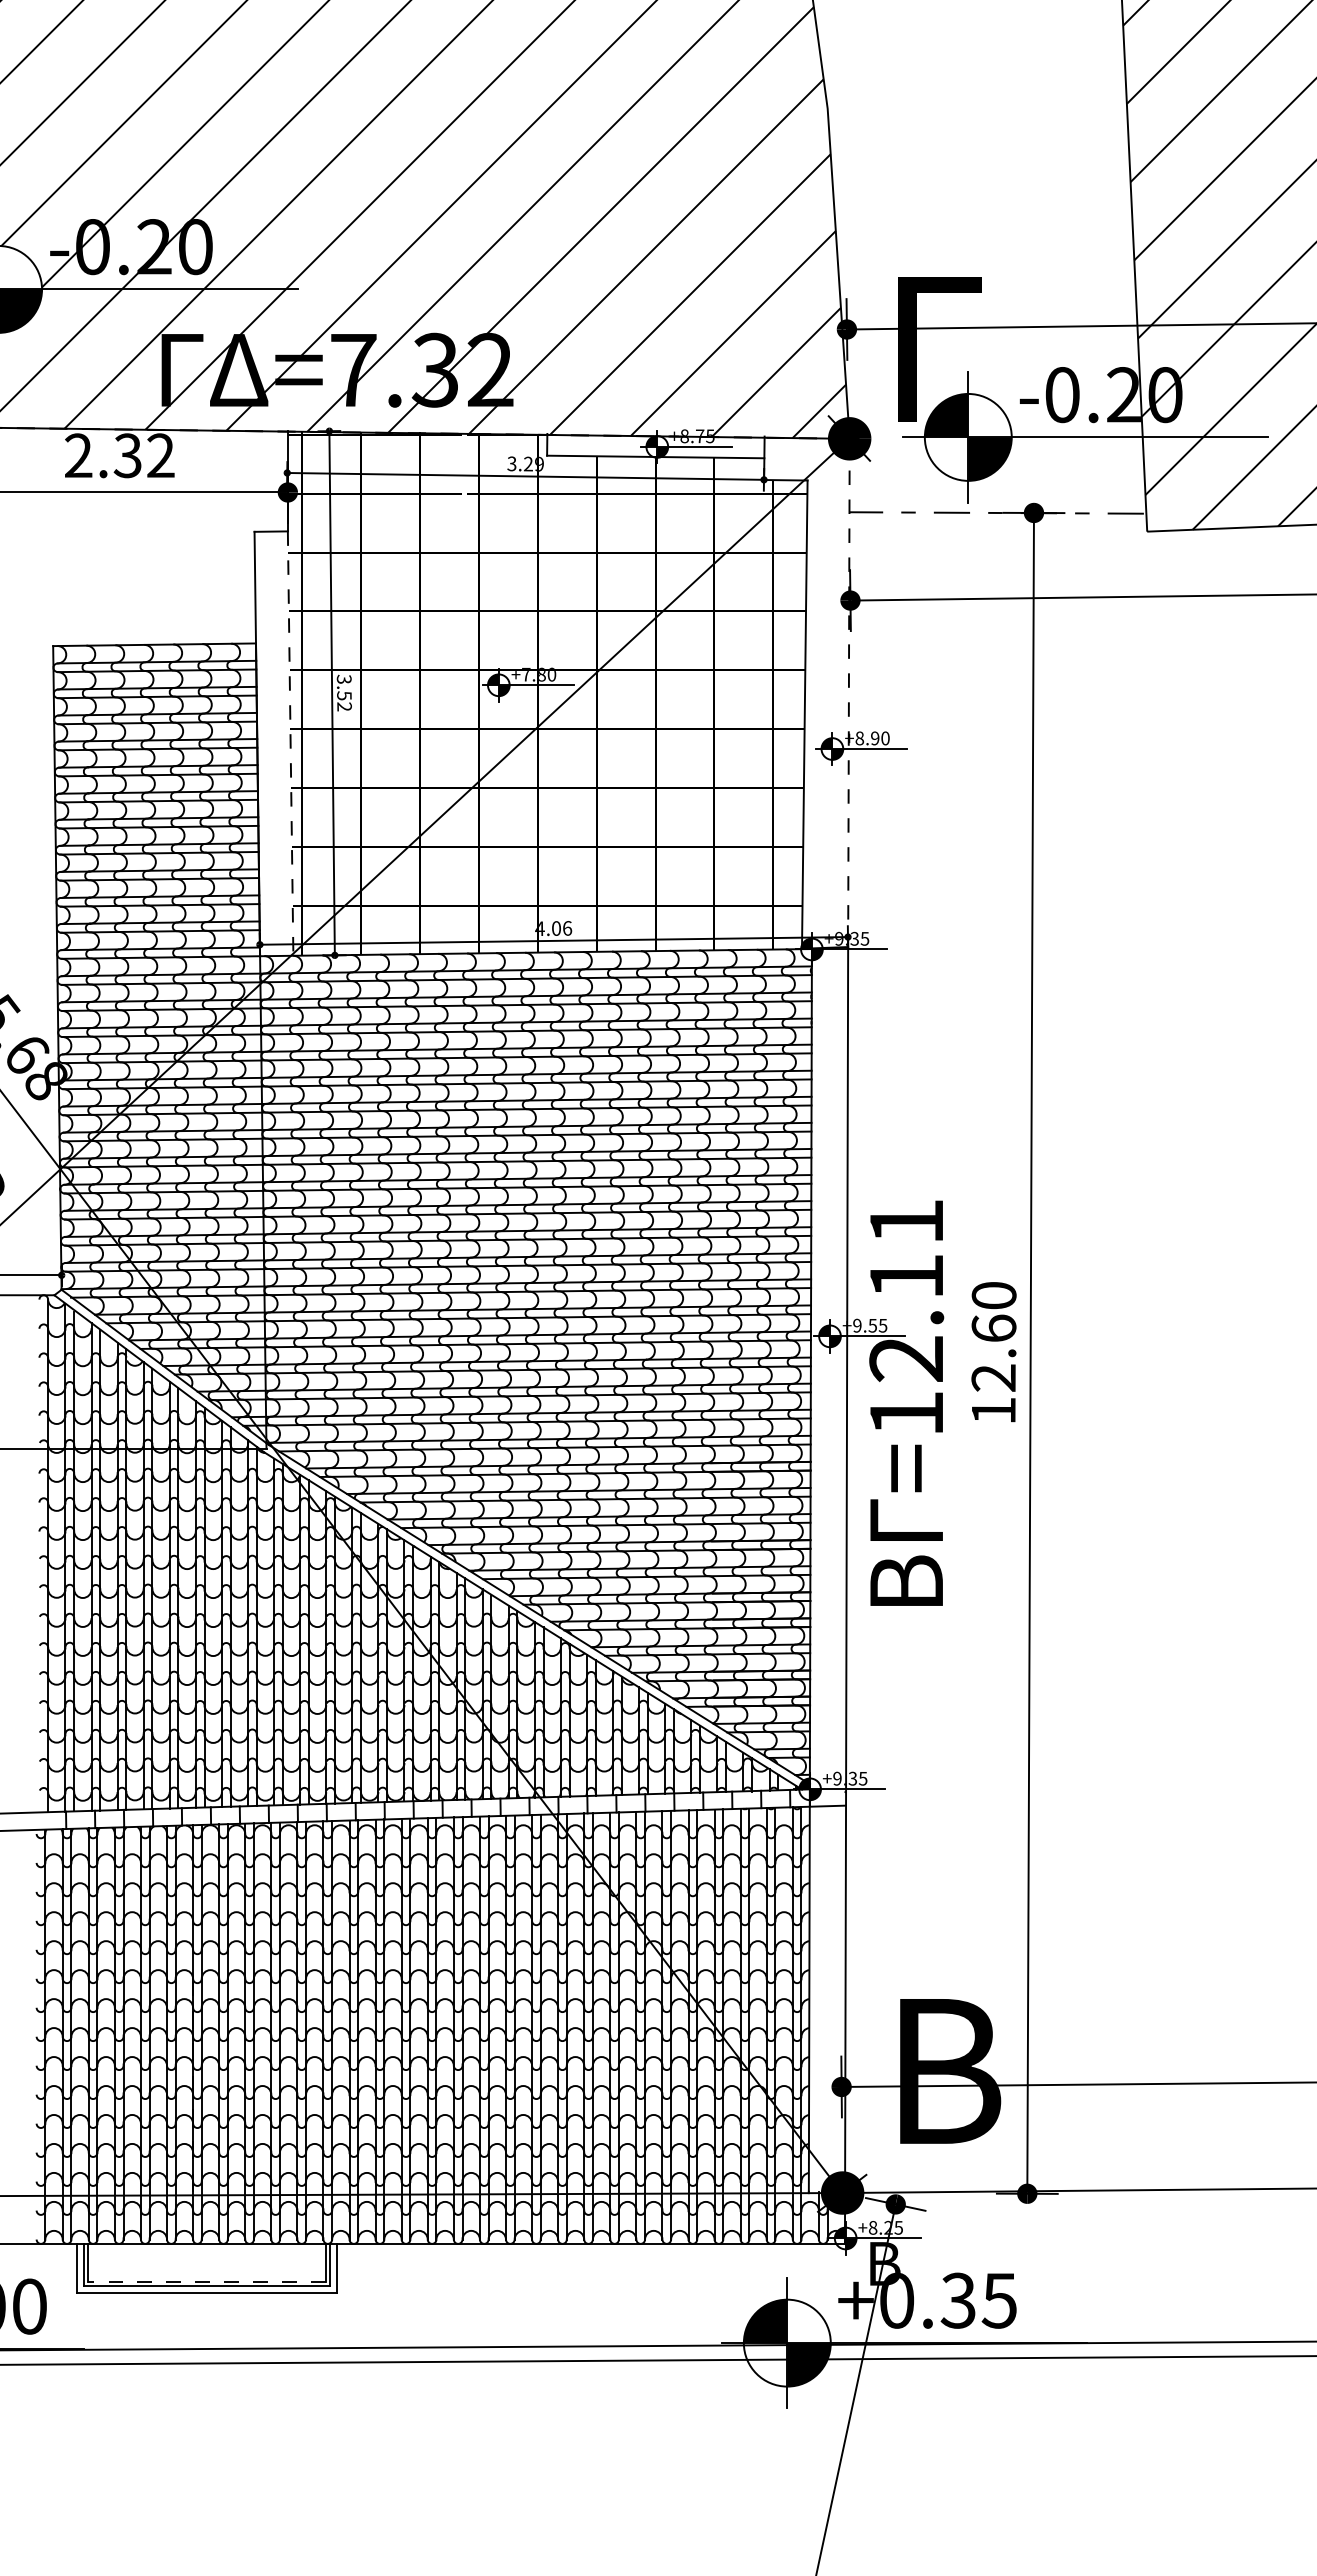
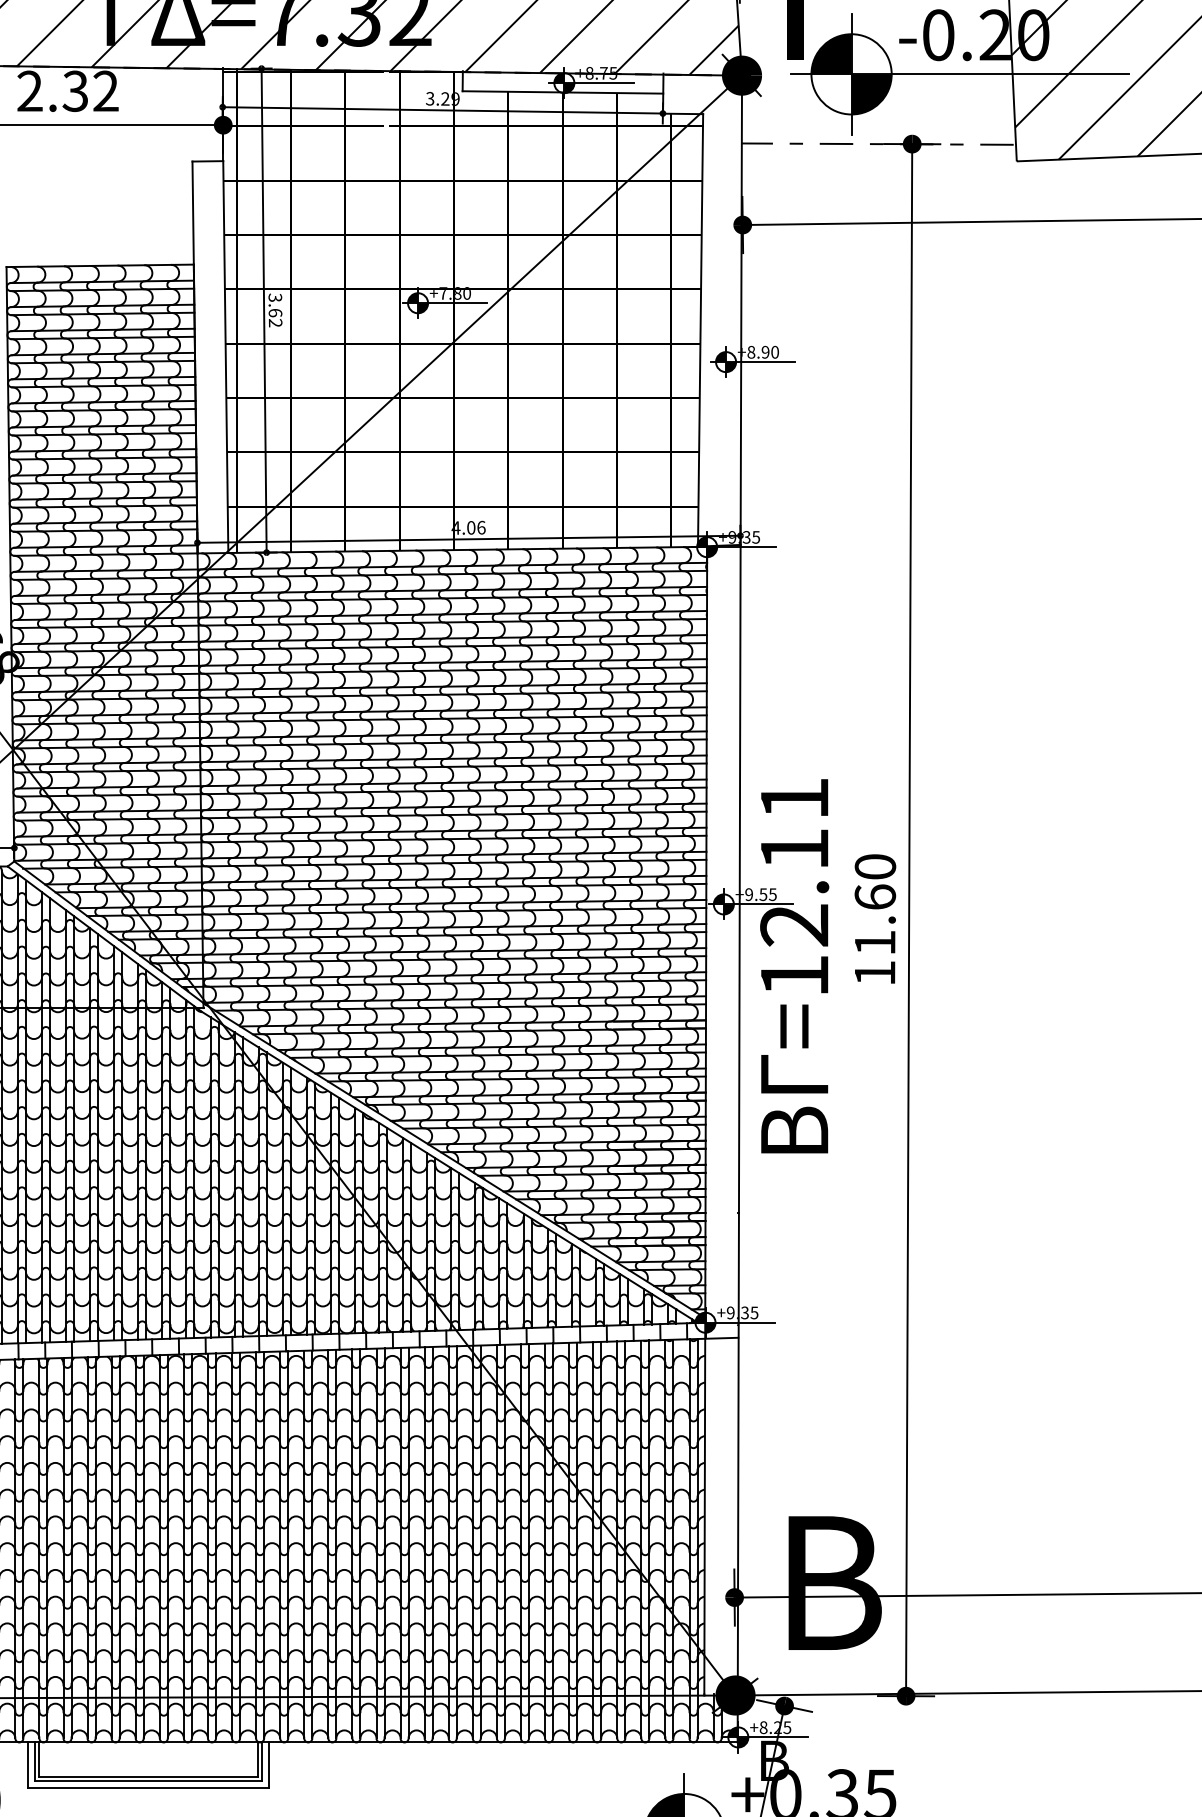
line: (848, 693) -> (740, 310), dashed -> solid
text: (344, 695) -> (275, 312), 3.52 -> 3.62
line: (290, 744) -> (225, 357), dashed -> solid
text: (993, 1377) -> (874, 942), 12.60 -> 11.60
line: (207, 2281) -> (149, 1777), dashed -> solid

